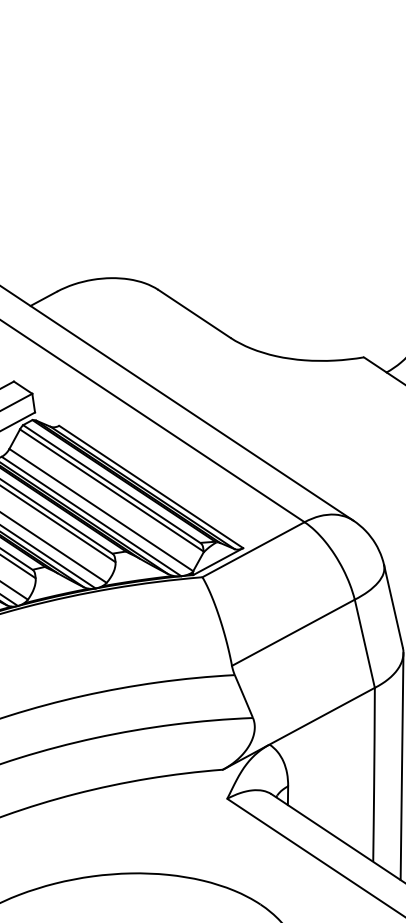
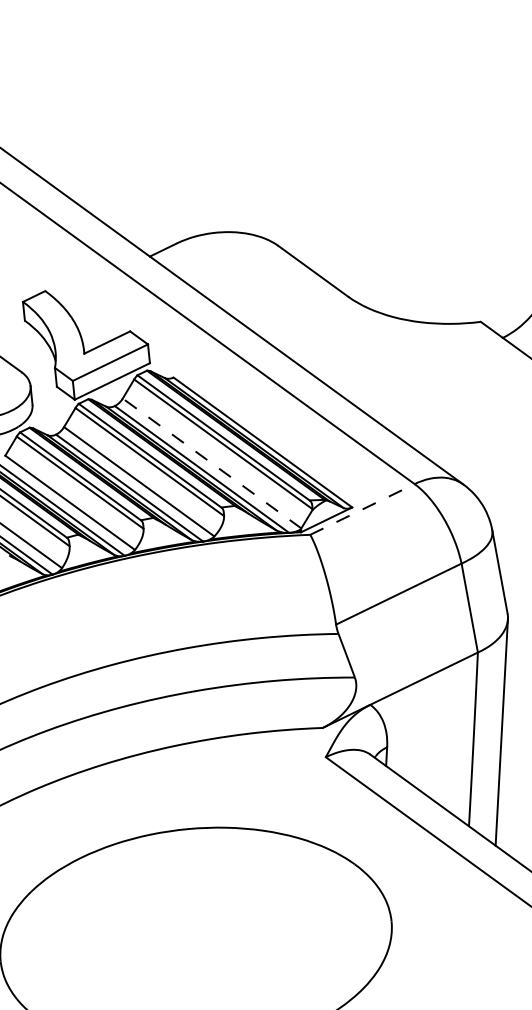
line: (100, 510) -> (211, 463), solid -> dashed
line: (253, 549) -> (362, 509), solid -> dashed

